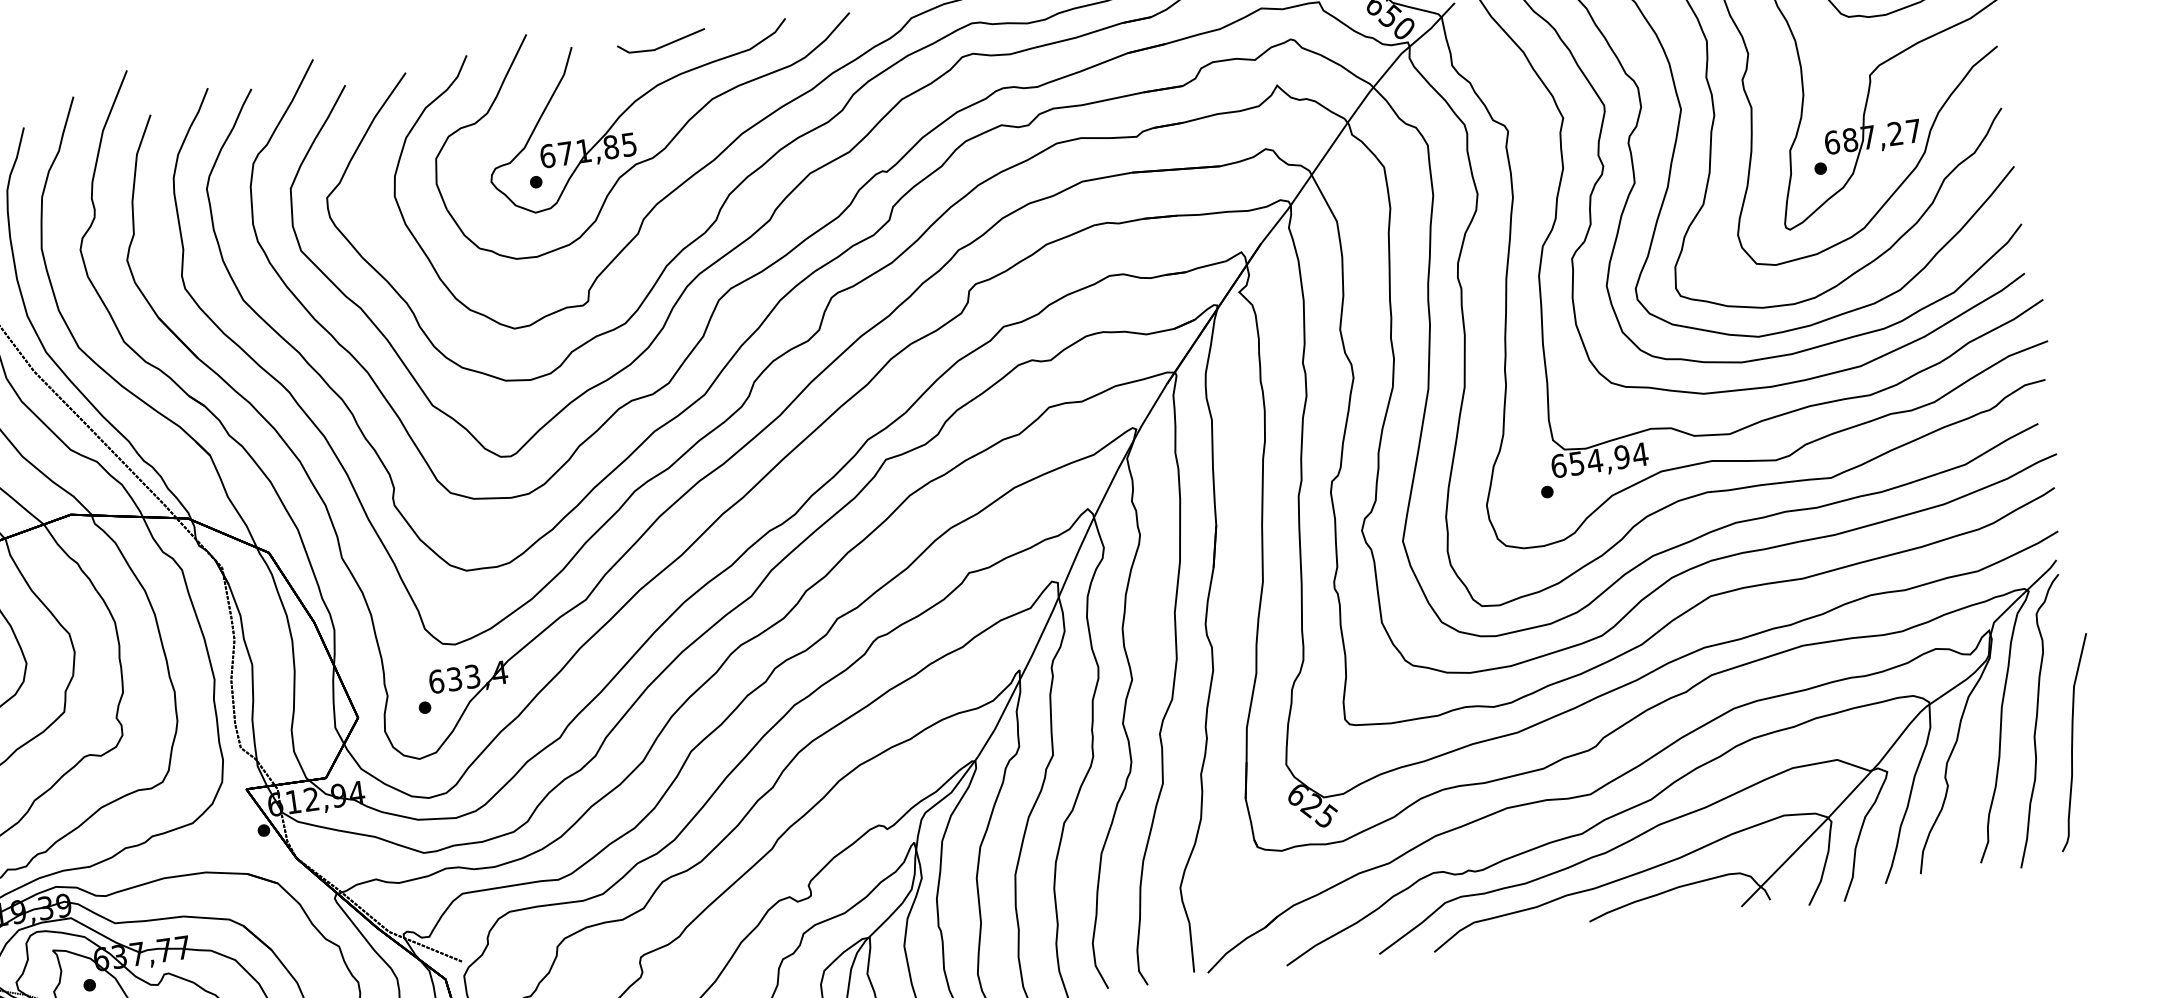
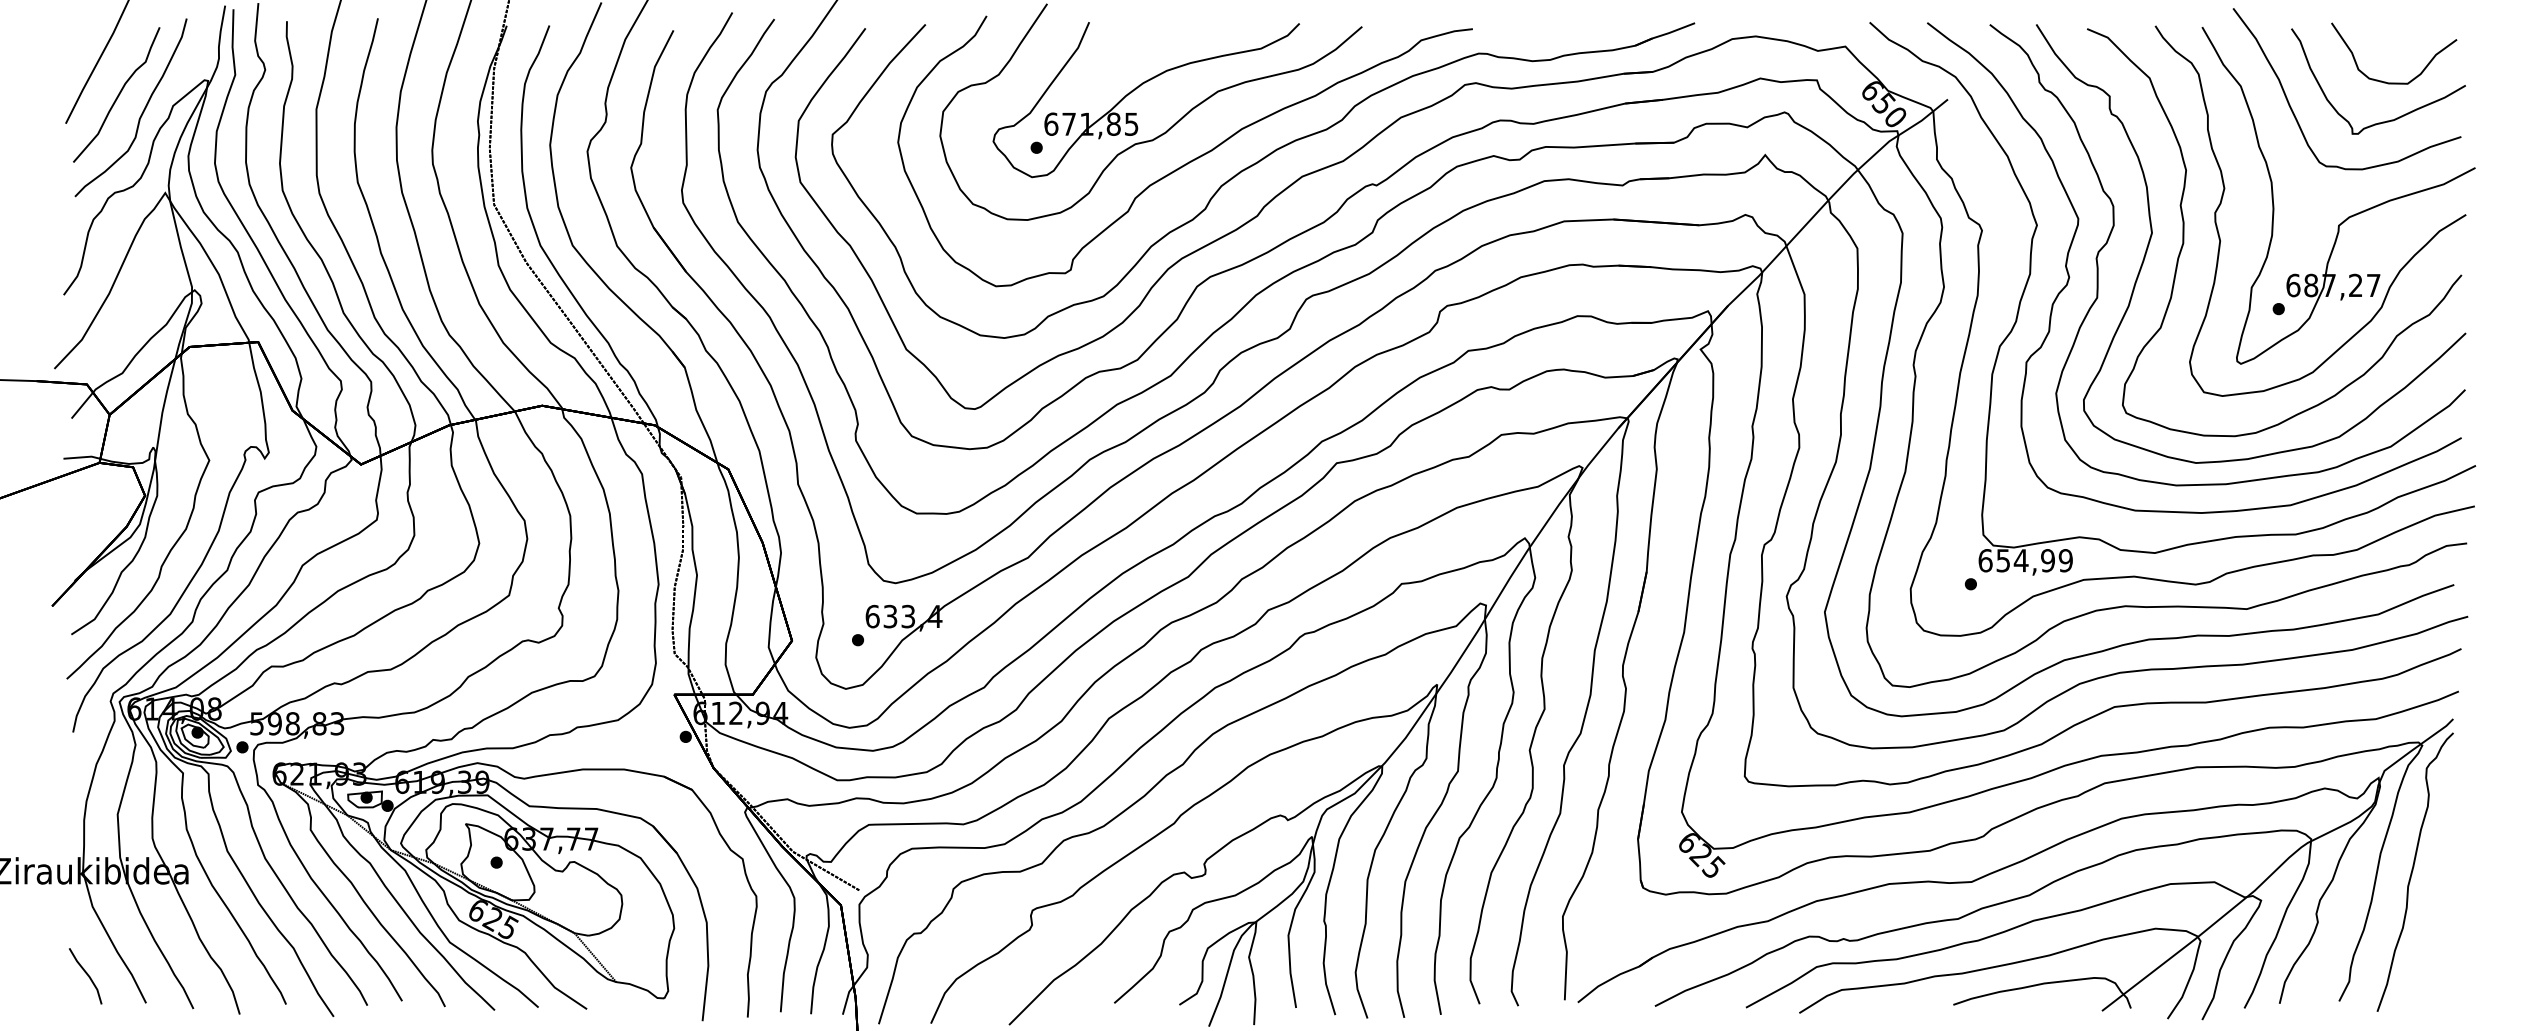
line: (663, 44) -> (1178, 32), removed
text: (1639, 454) -> (2065, 560), 654,94 -> 654,99
curve: (2073, 742) -> (2444, 897), removed

